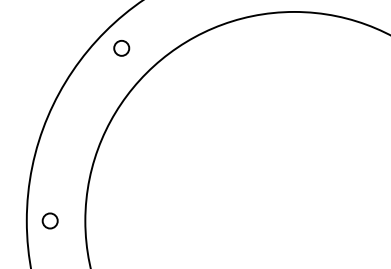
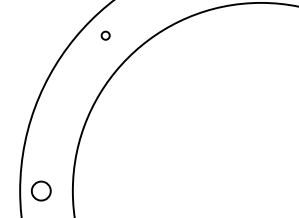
circle: (121, 48) -> (105, 35), size x0.6
circle: (49, 220) -> (40, 190), size x1.4

